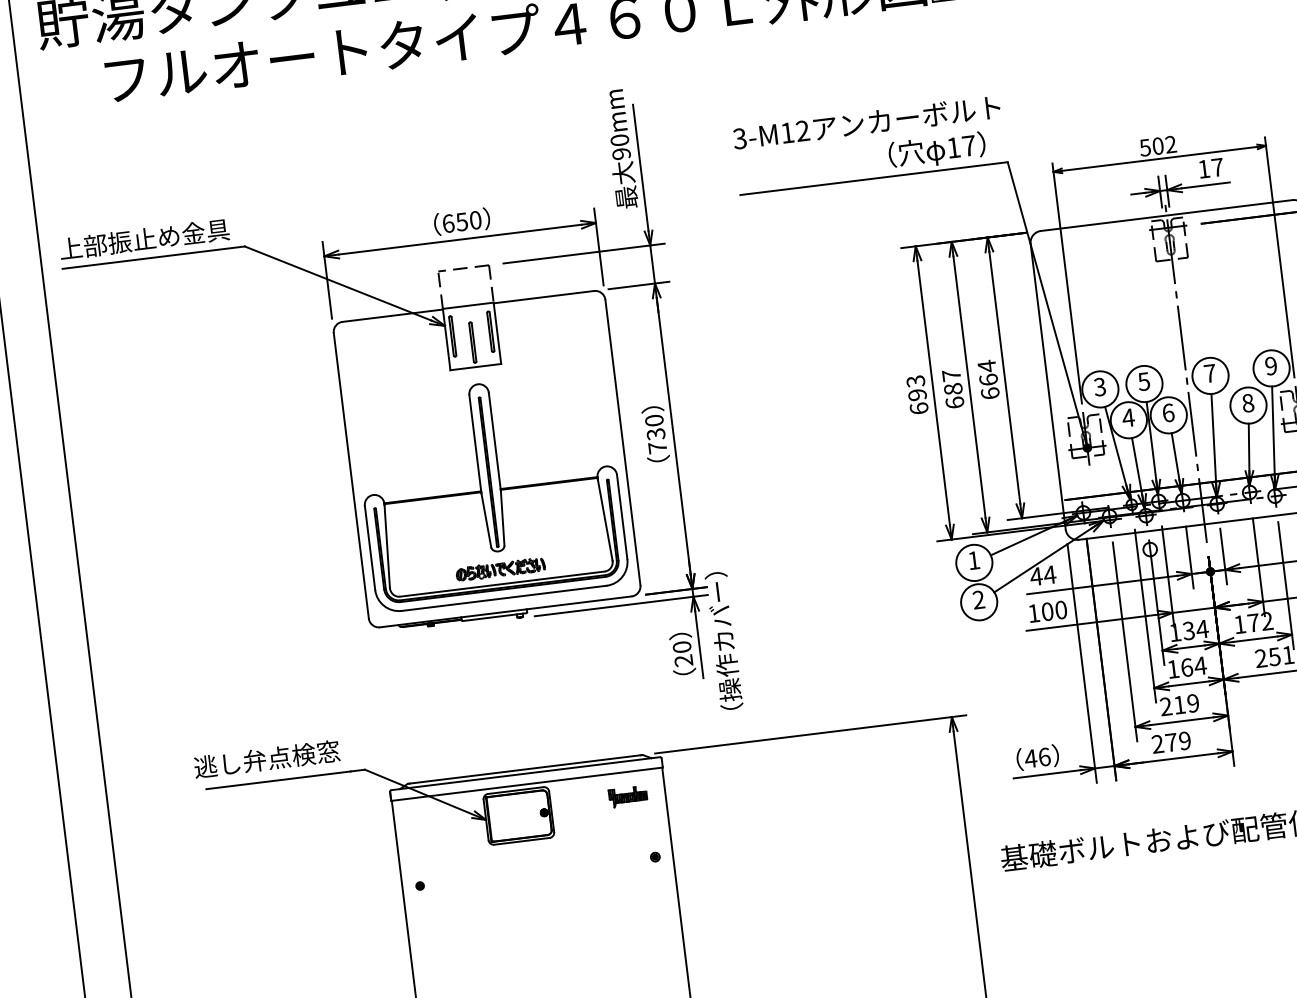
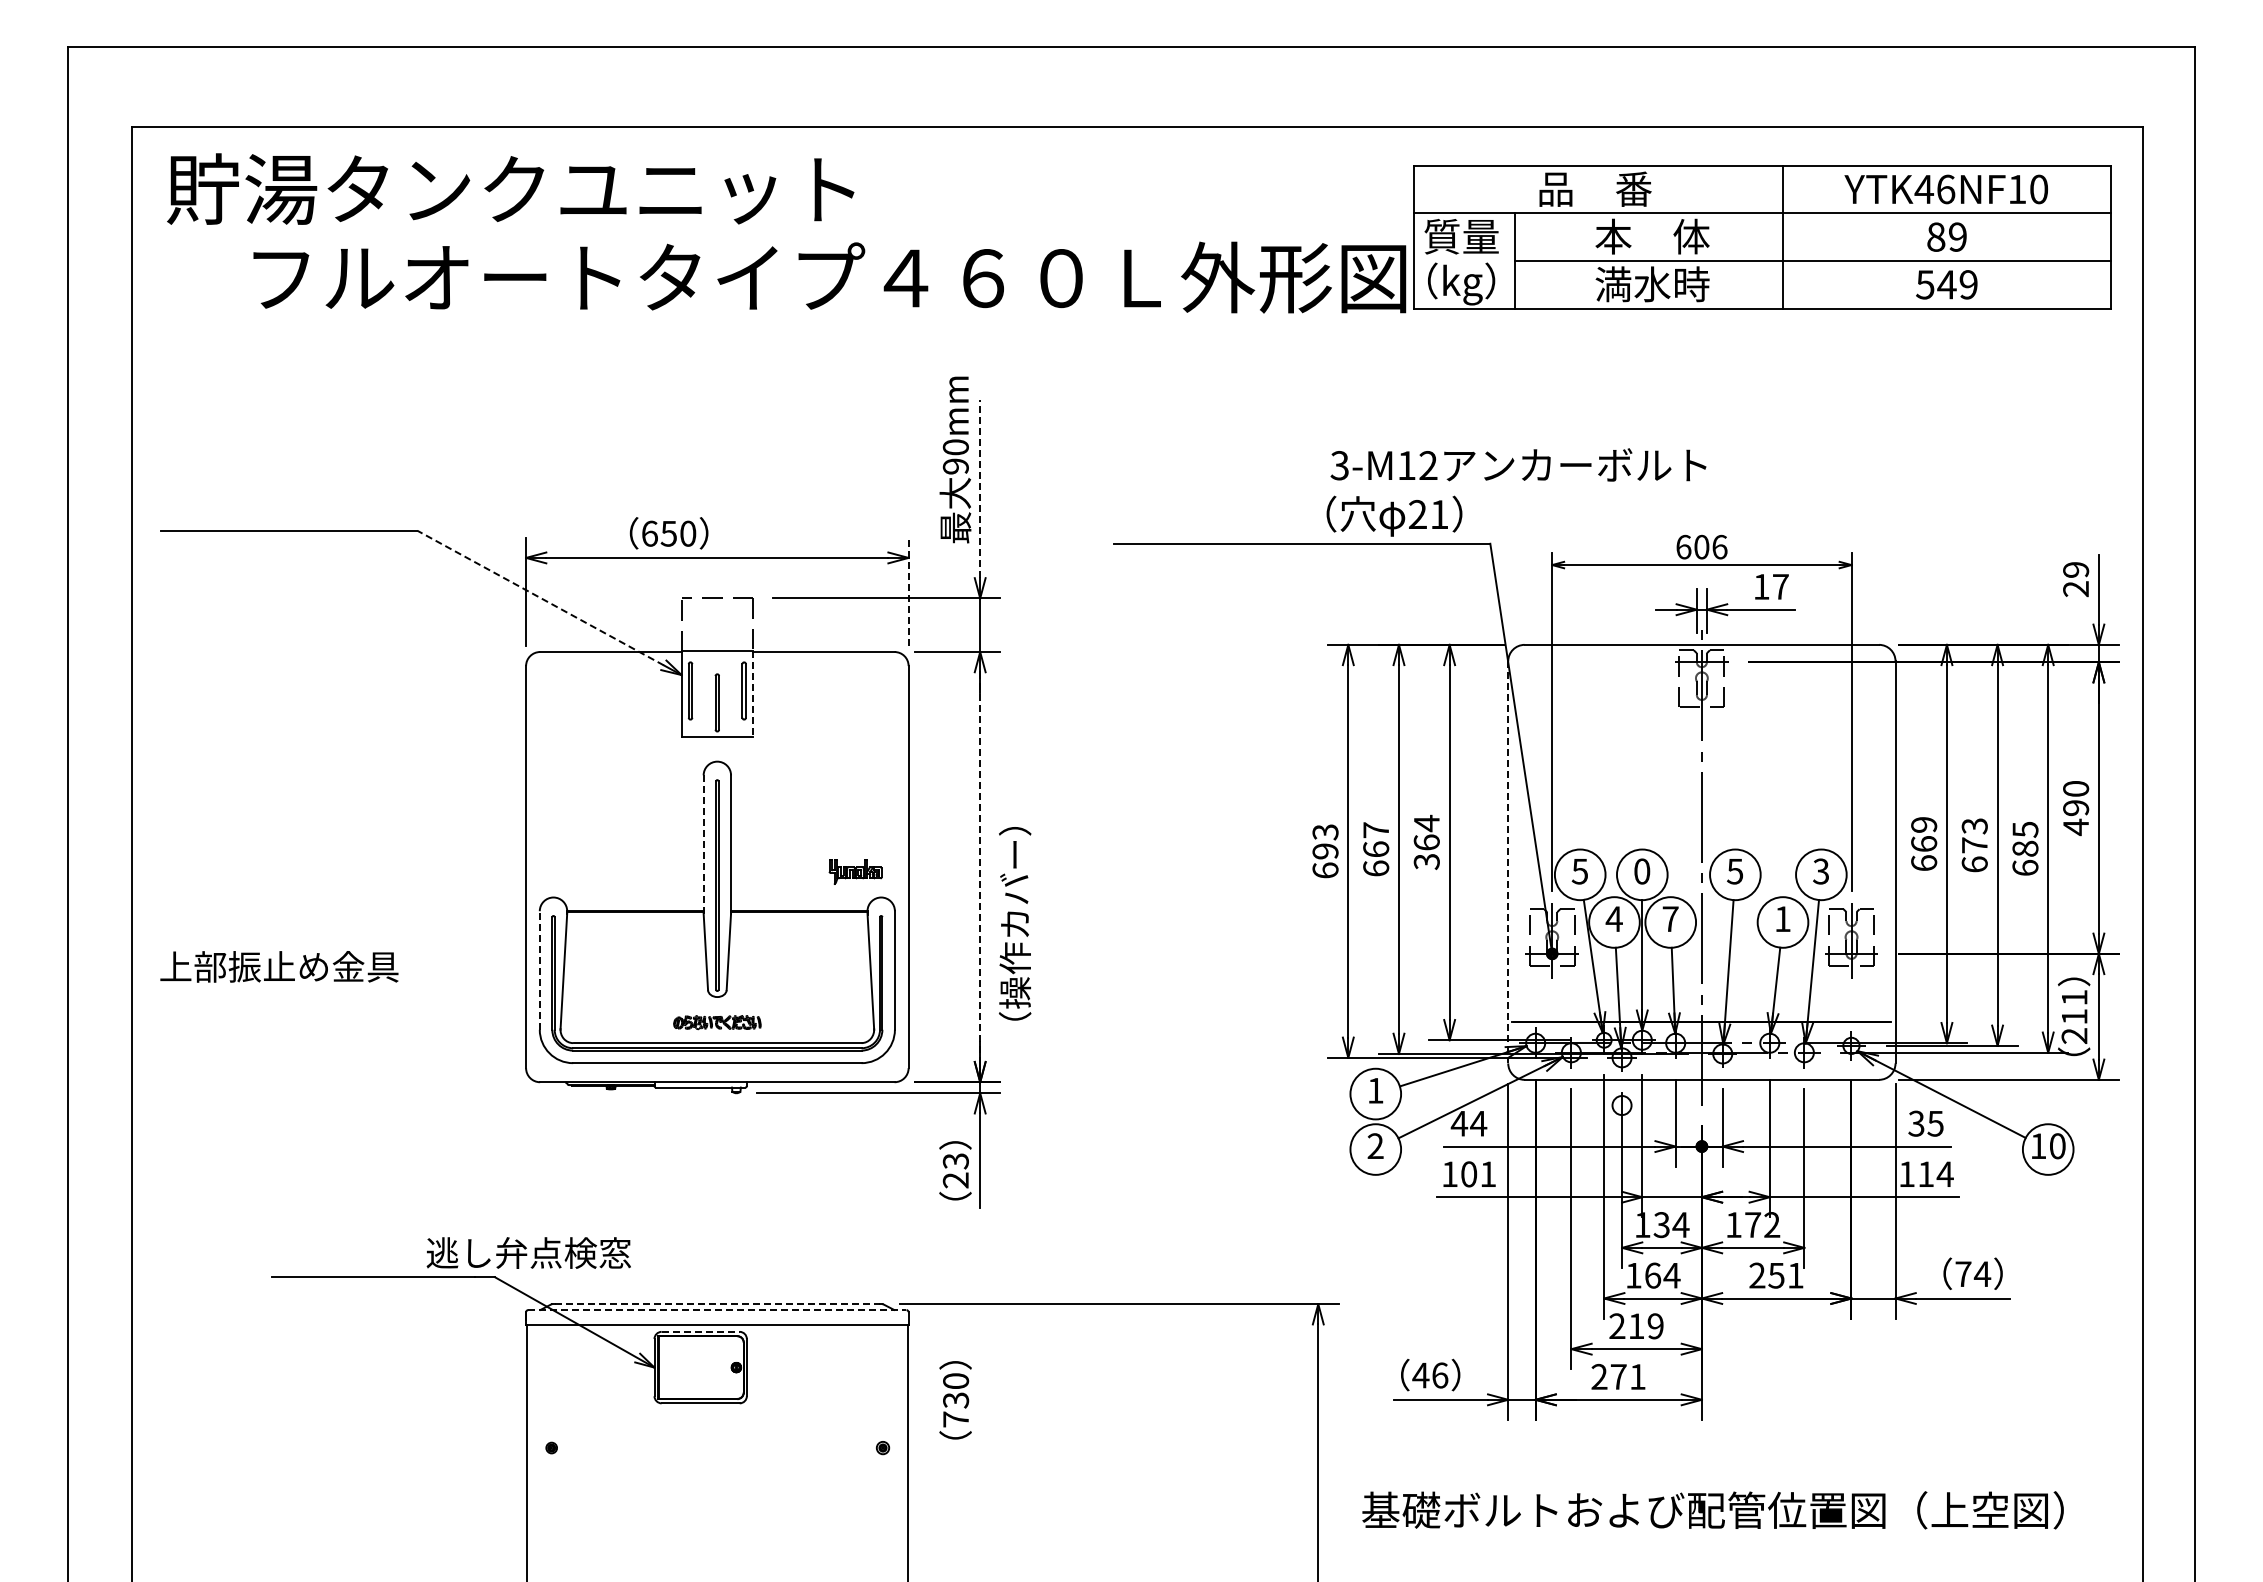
text: (866, 122) -> (1518, 464), moved
text: (1157, 145) -> (1701, 546), 502 -> 606
text: (961, 146) -> (1428, 513), 17 -> 21
line: (641, 168) -> (980, 489), solid -> dashed
text: (461, 221) -> (668, 533), moved
text: (144, 239) -> (279, 966), moved
line: (598, 246) -> (908, 591), solid -> dashed
line: (338, 283) -> (540, 597), solid -> dashed
line: (497, 333) -> (753, 694), solid -> dashed
text: (1270, 366) -> (1820, 871), 9 -> 3
text: (1210, 373) -> (1735, 871), 7 -> 5
text: (1143, 381) -> (1641, 871), 5 -> 0
line: (1048, 386) -> (1508, 862), solid -> dashed
text: (1099, 387) -> (1579, 871), 3 -> 5
text: (953, 389) -> (1376, 849), 687 -> 667
text: (990, 393) -> (1426, 861), 664 -> 364
text: (1247, 403) -> (1782, 919), 8 -> 1
text: (1168, 413) -> (1670, 919), 6 -> 7
text: (655, 434) -> (955, 1400), moved
line: (673, 436) -> (980, 867), solid -> dashed
line: (475, 444) -> (703, 844), solid -> dashed
line: (369, 548) -> (539, 970), solid -> dashed
part: (500, 569) -> (717, 1022), size x0.7
text: (1061, 610) -> (1488, 1174), 100 -> 101
text: (724, 640) -> (1015, 923), moved
text: (681, 647) -> (955, 1161), 20 -> 23
text: (1184, 740) -> (1637, 1376), 279 -> 271
text: (266, 758) -> (528, 1252), moved
line: (525, 769) -> (717, 1304), solid -> dashed
line: (525, 773) -> (717, 1310), solid -> dashed
line: (516, 790) -> (701, 1331), solid -> dashed
part: (628, 796) -> (855, 871), moved

